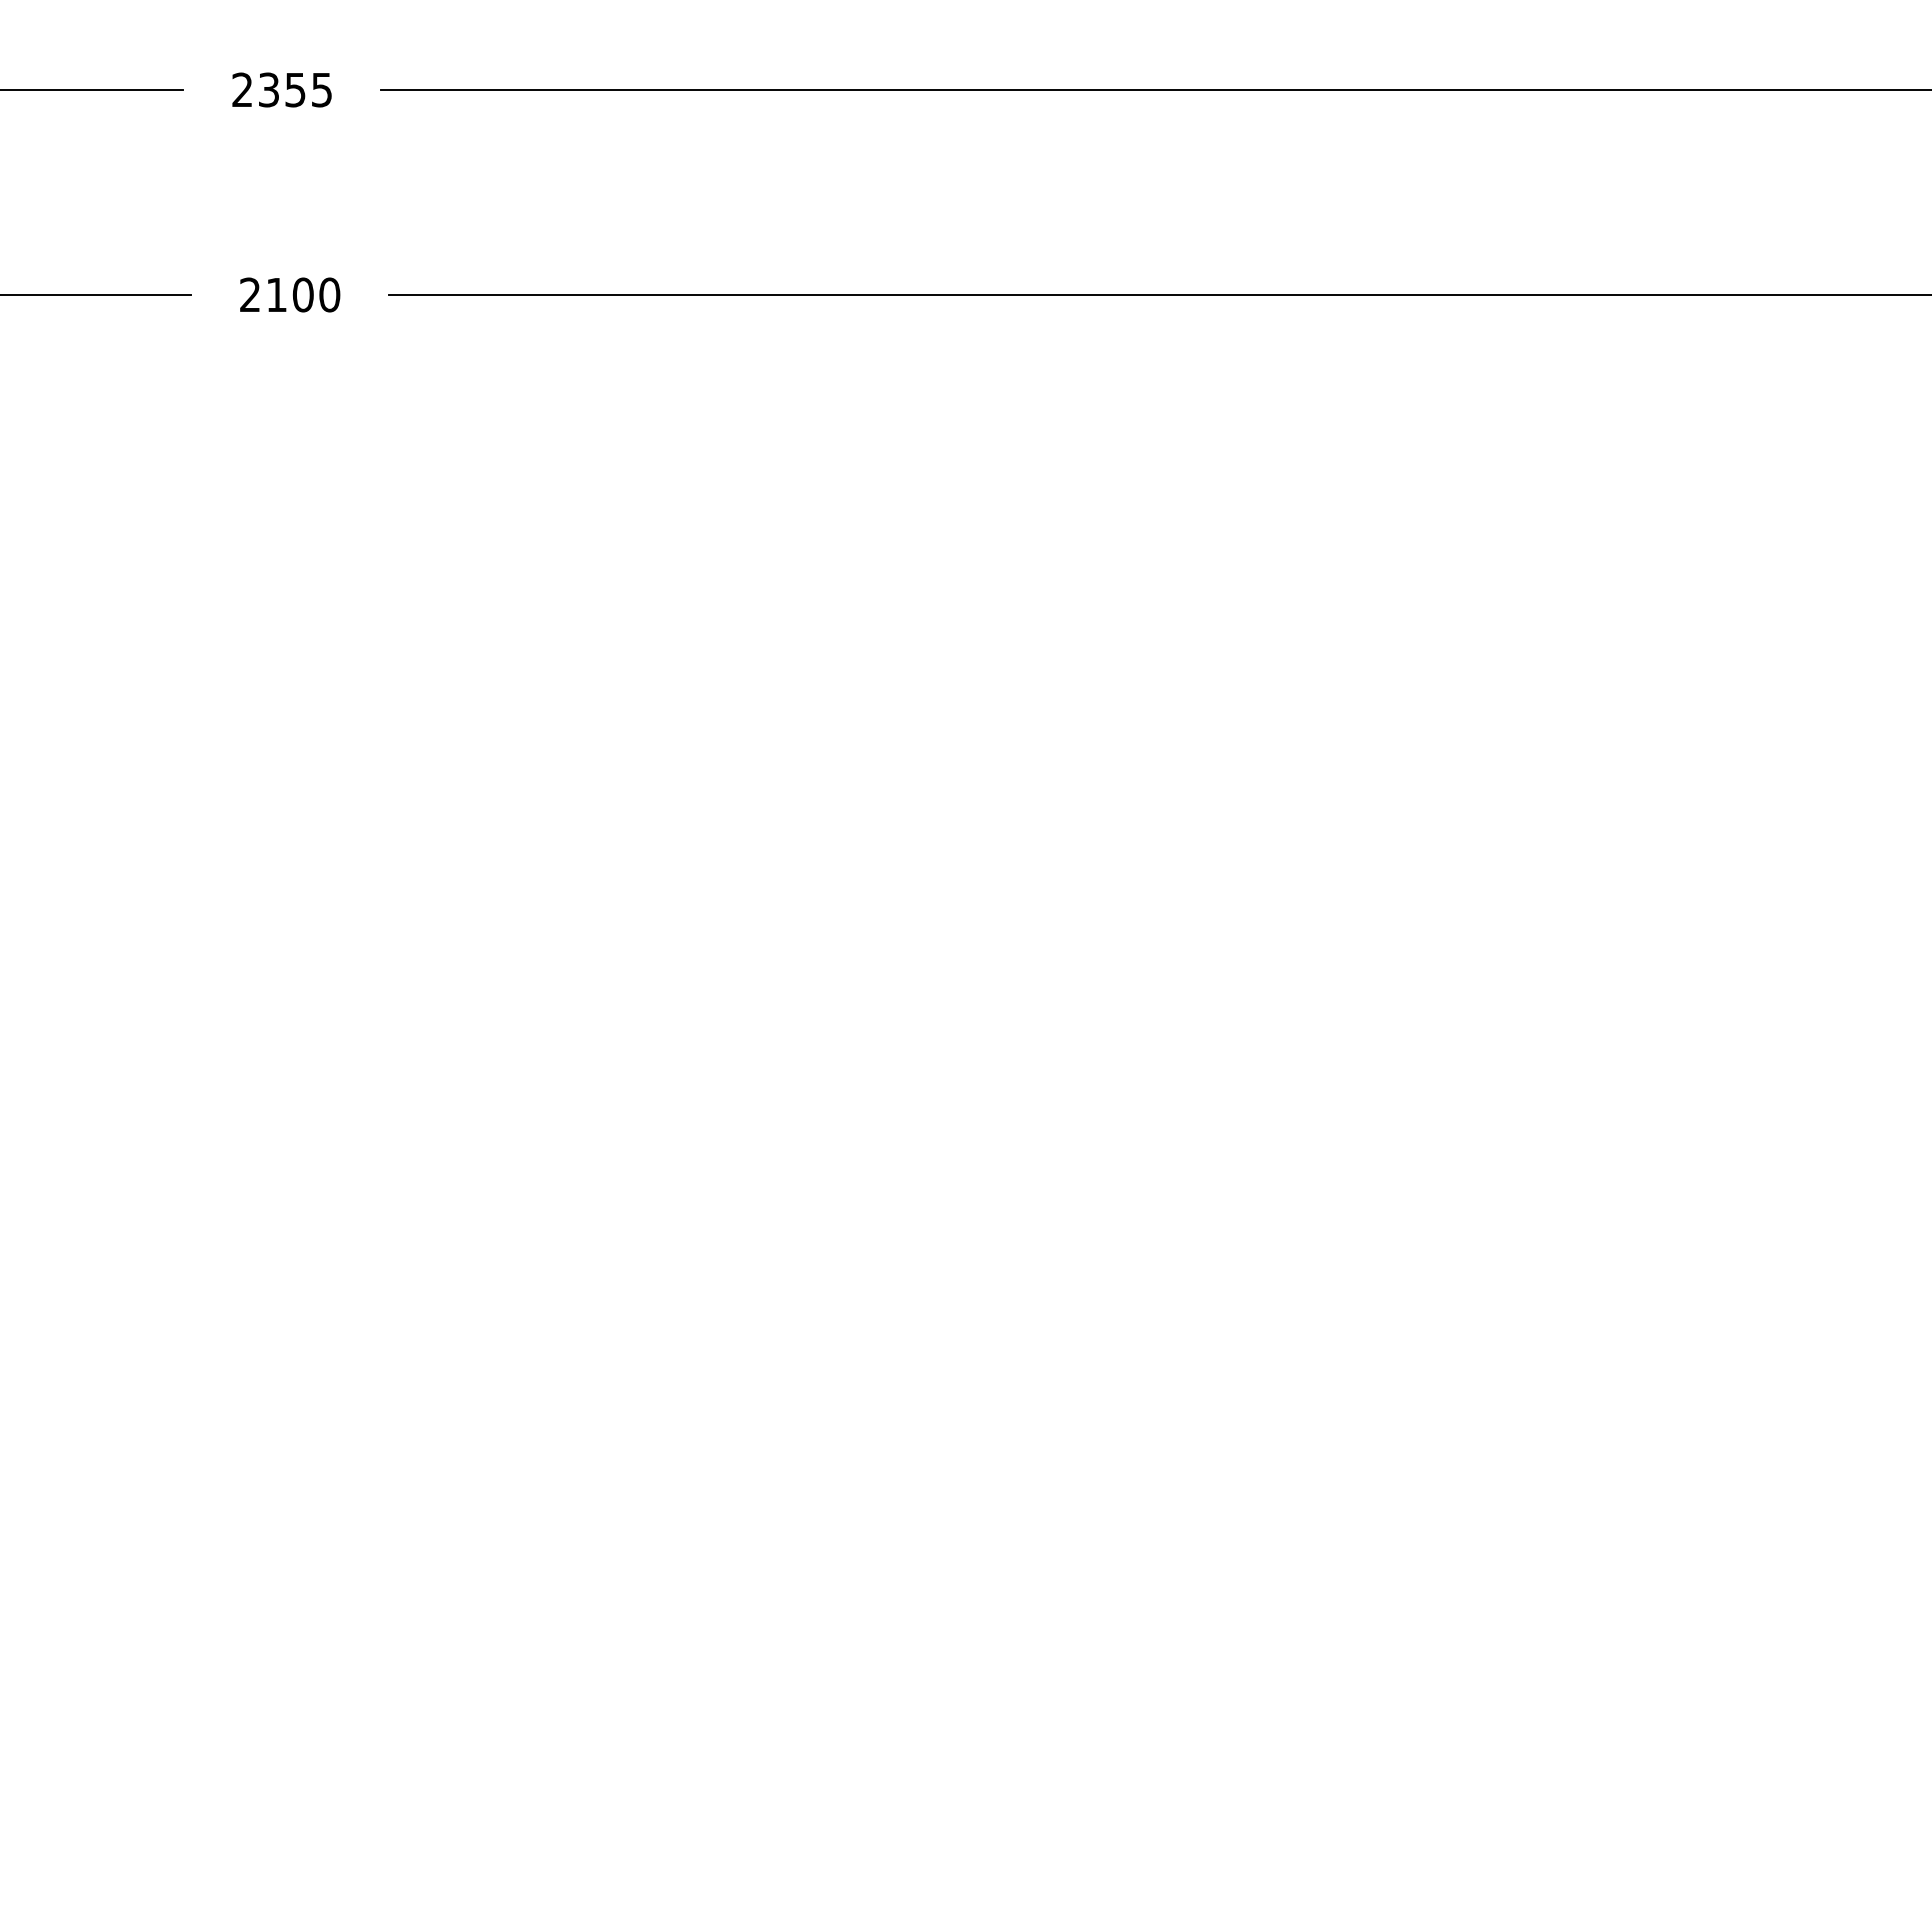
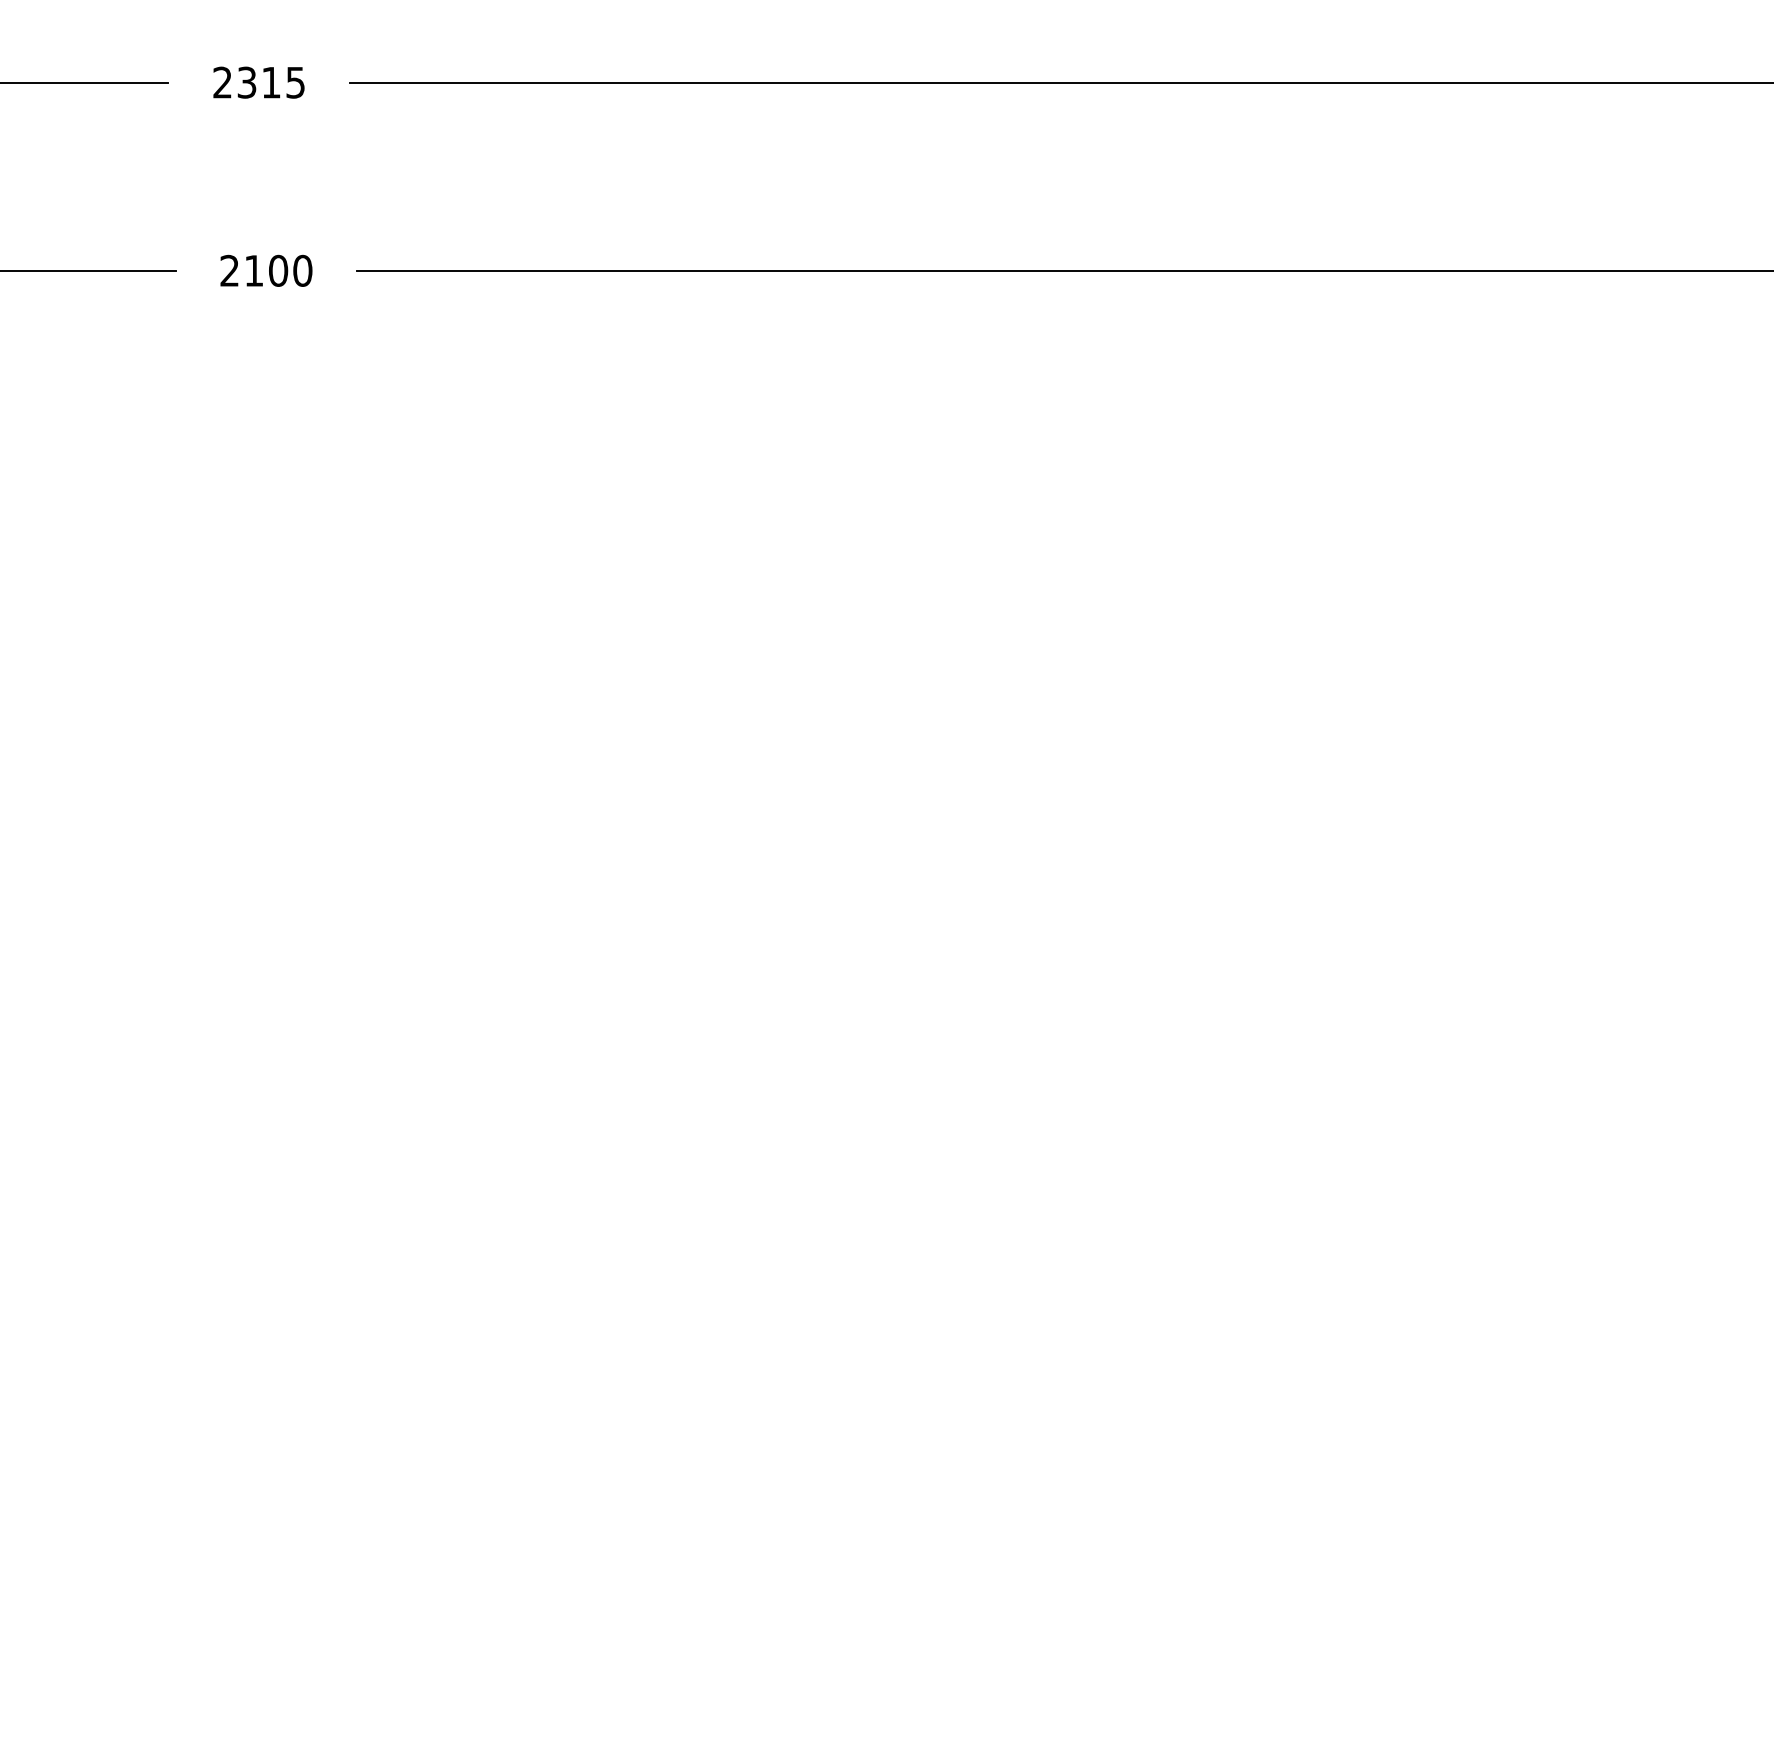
text: (295, 90) -> (271, 83), 2355 -> 2315

